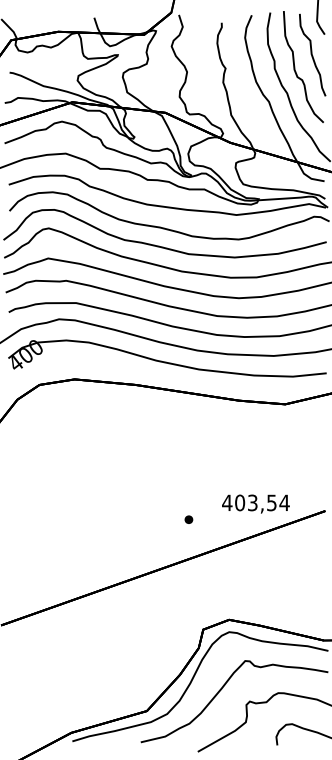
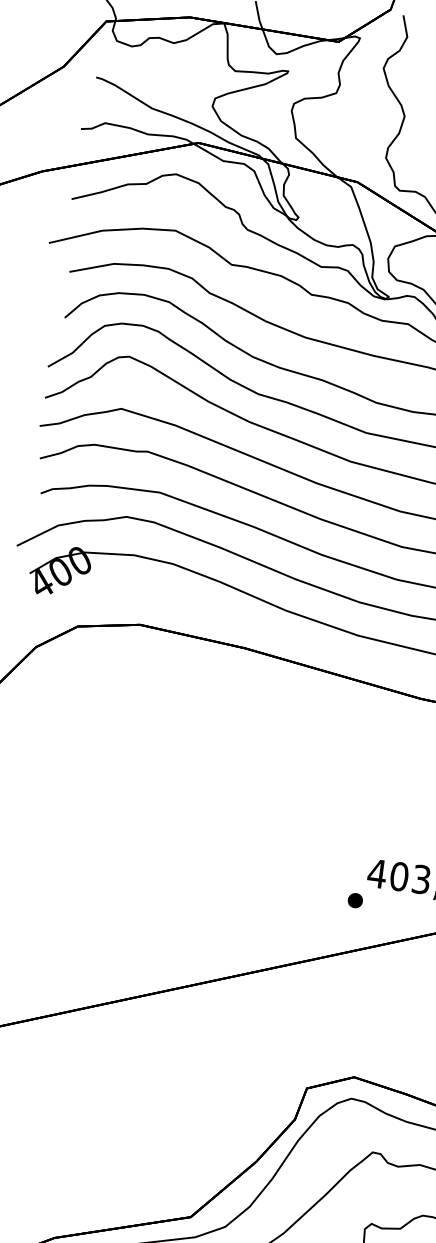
part: (188, 519) -> (354, 900), moved

